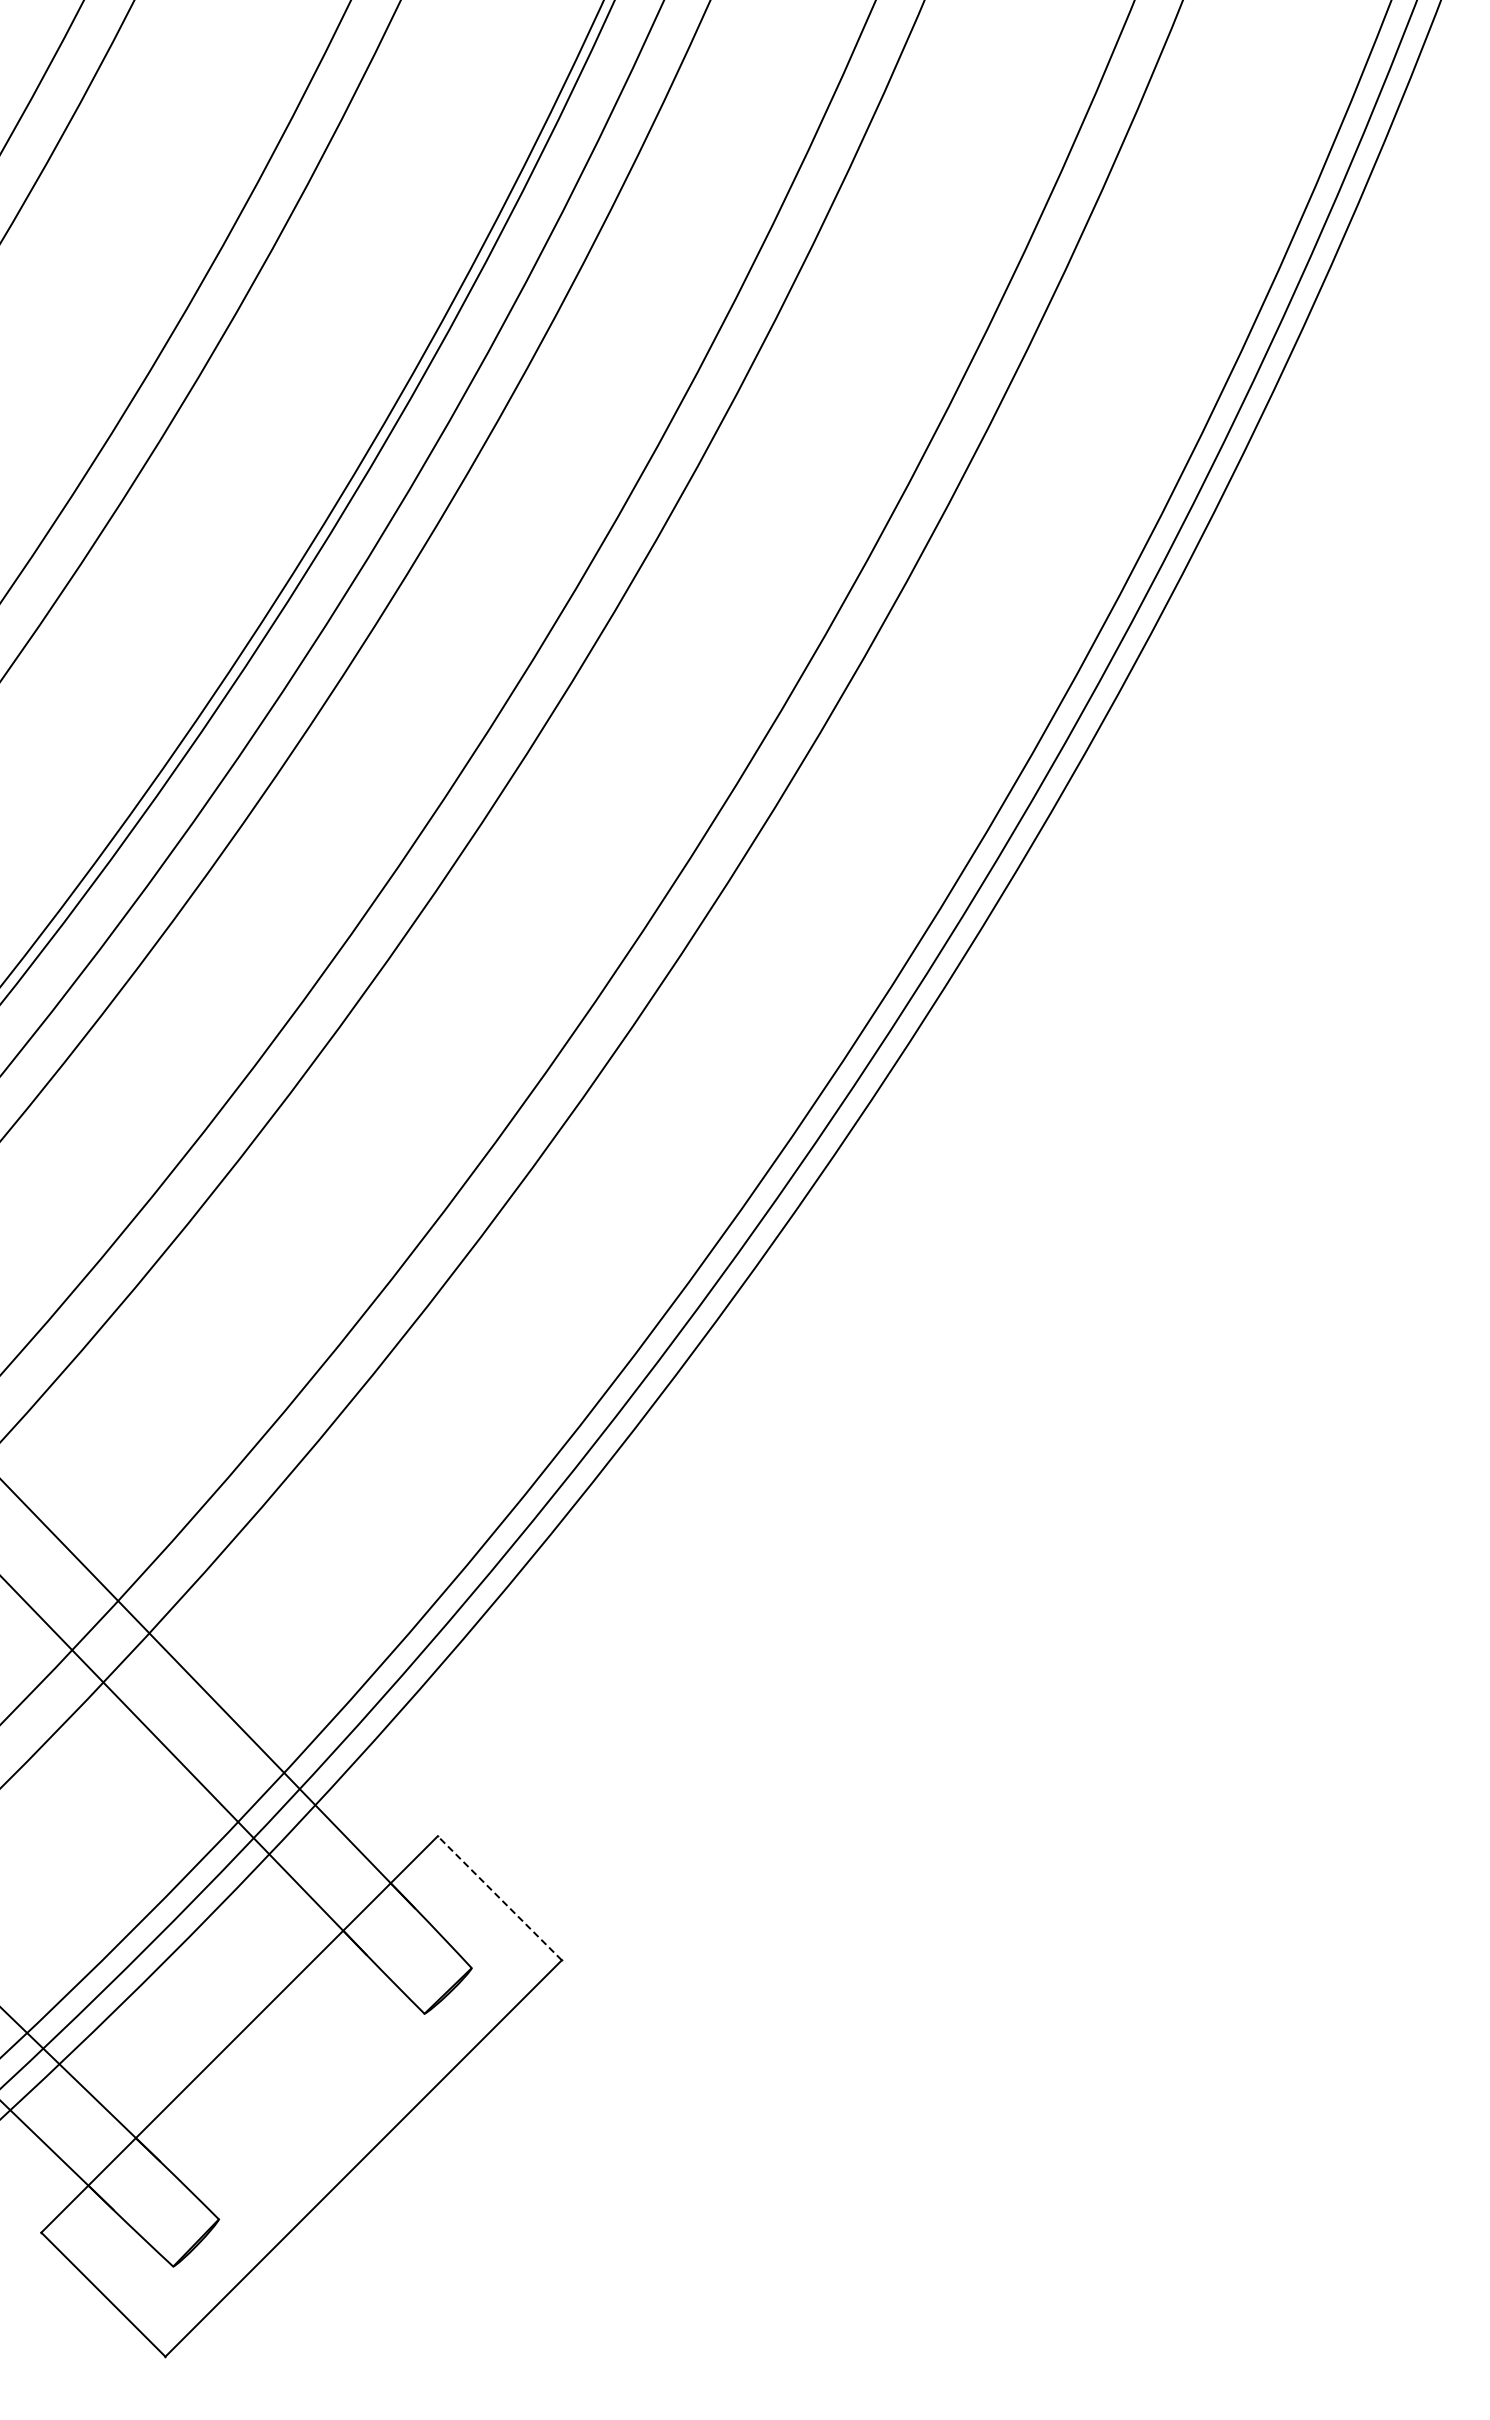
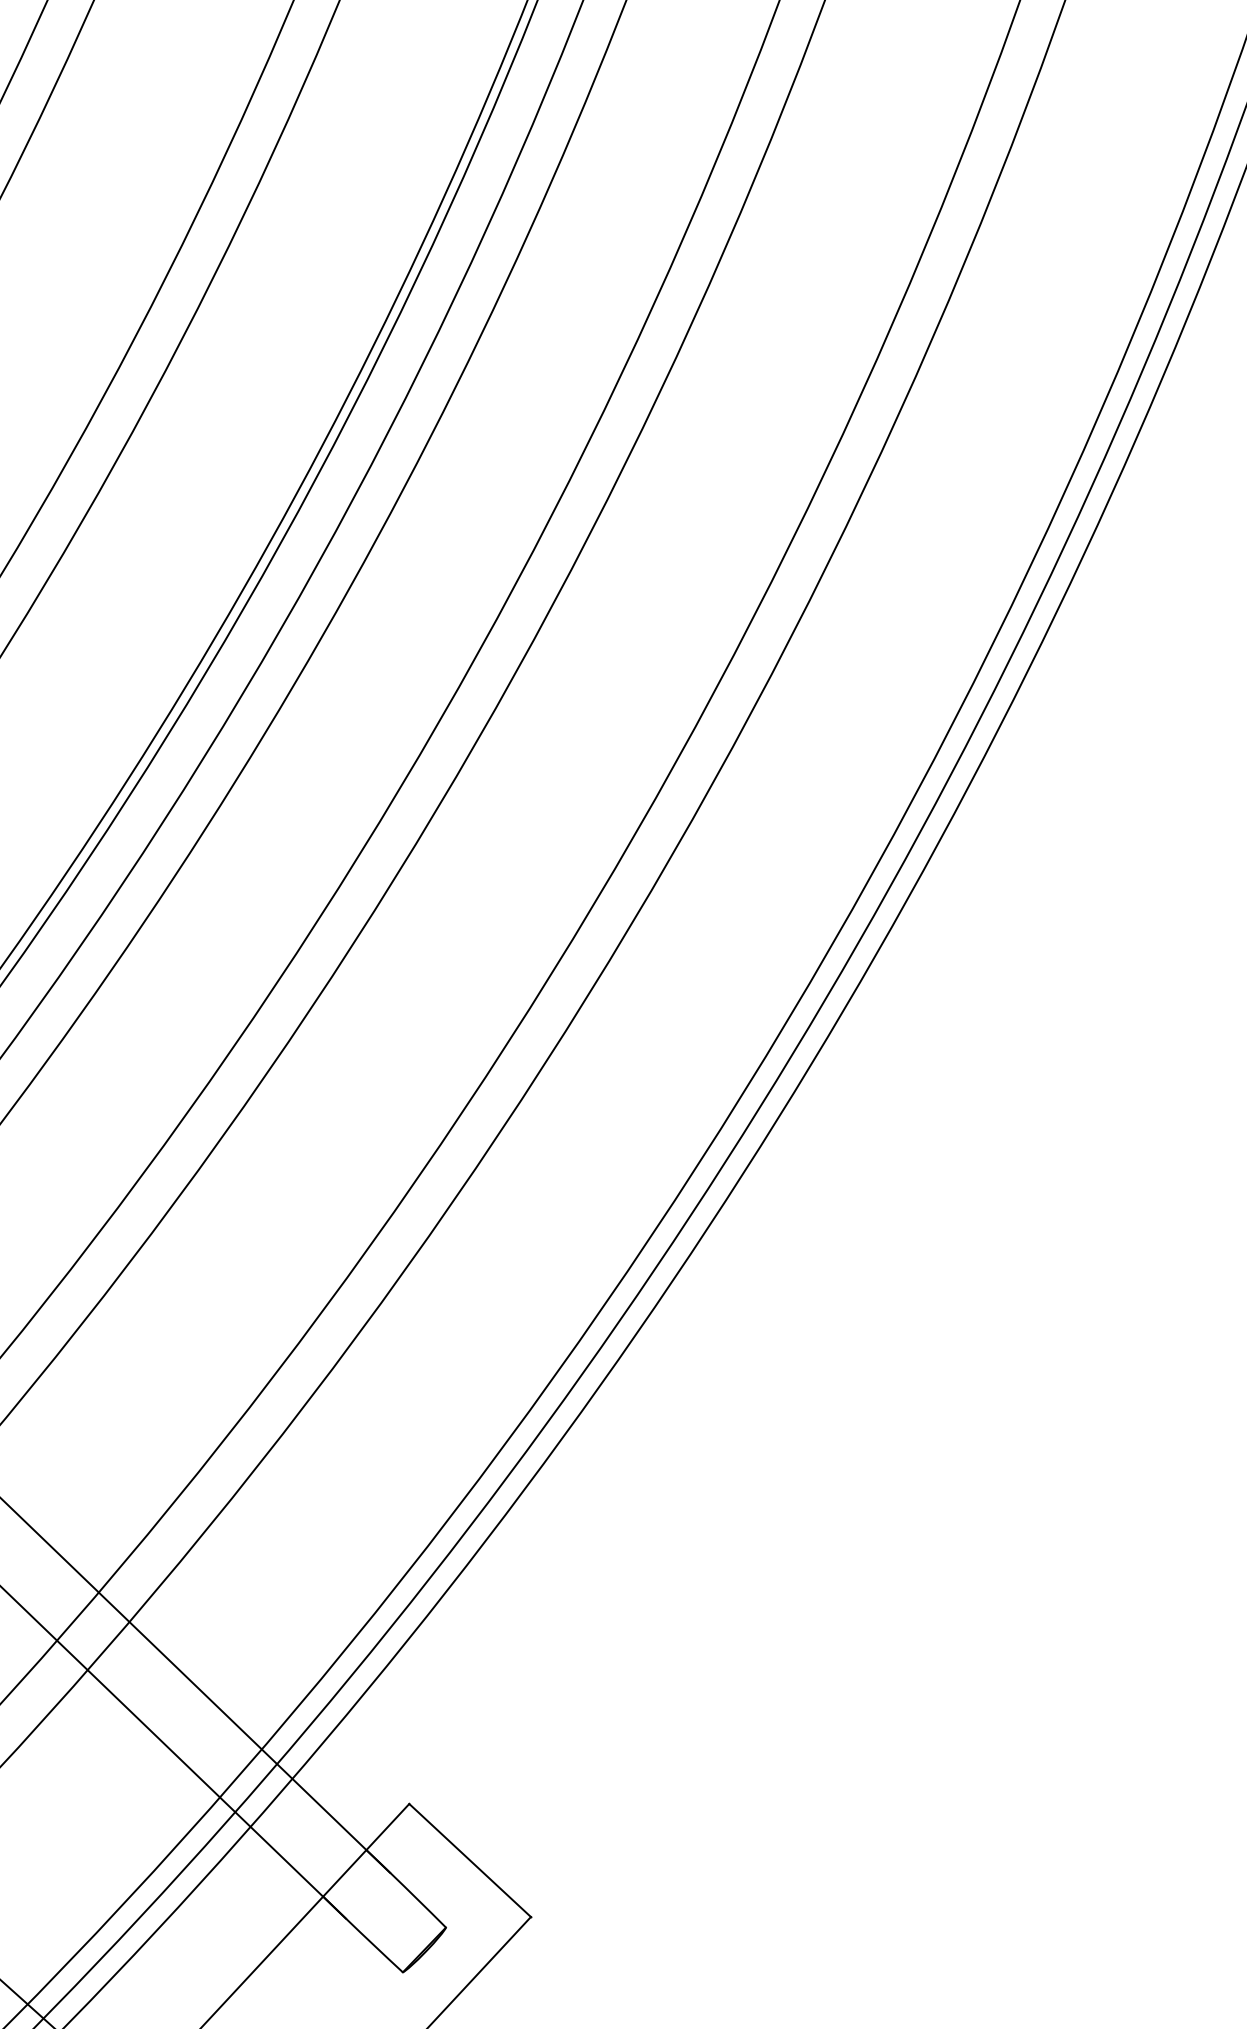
line: (499, 1898) -> (469, 1860), dashed -> solid

